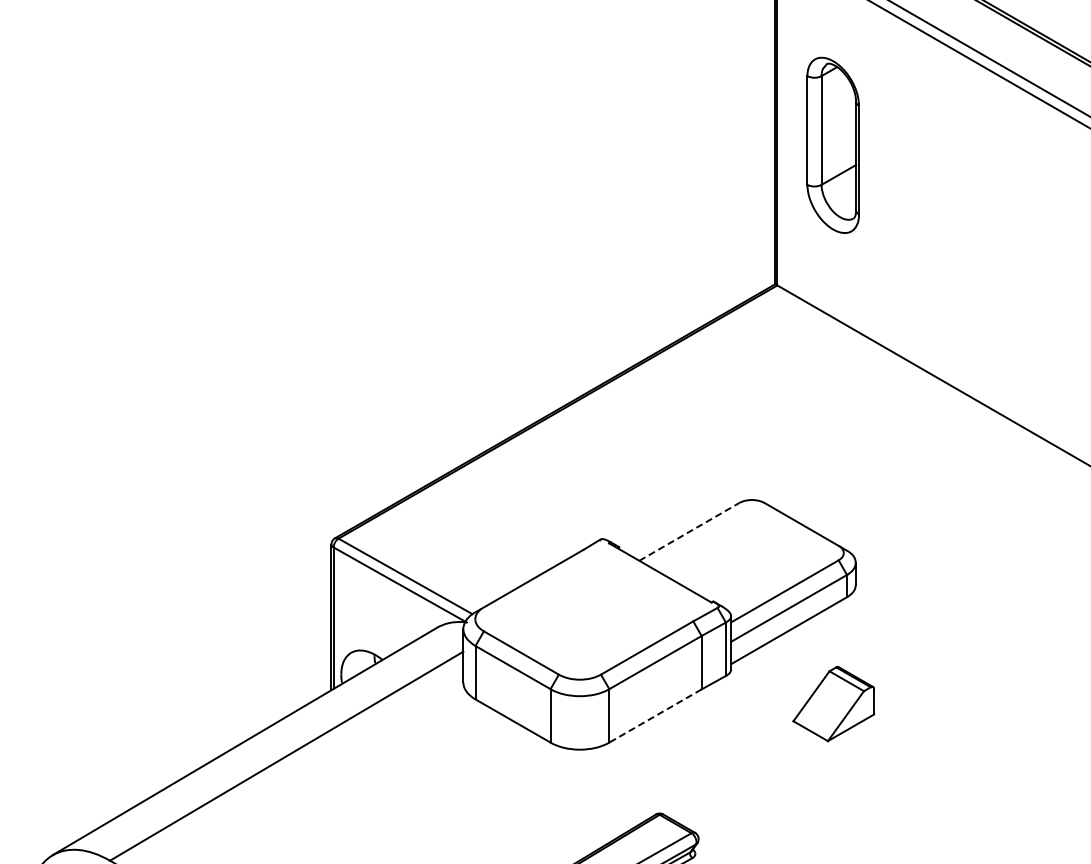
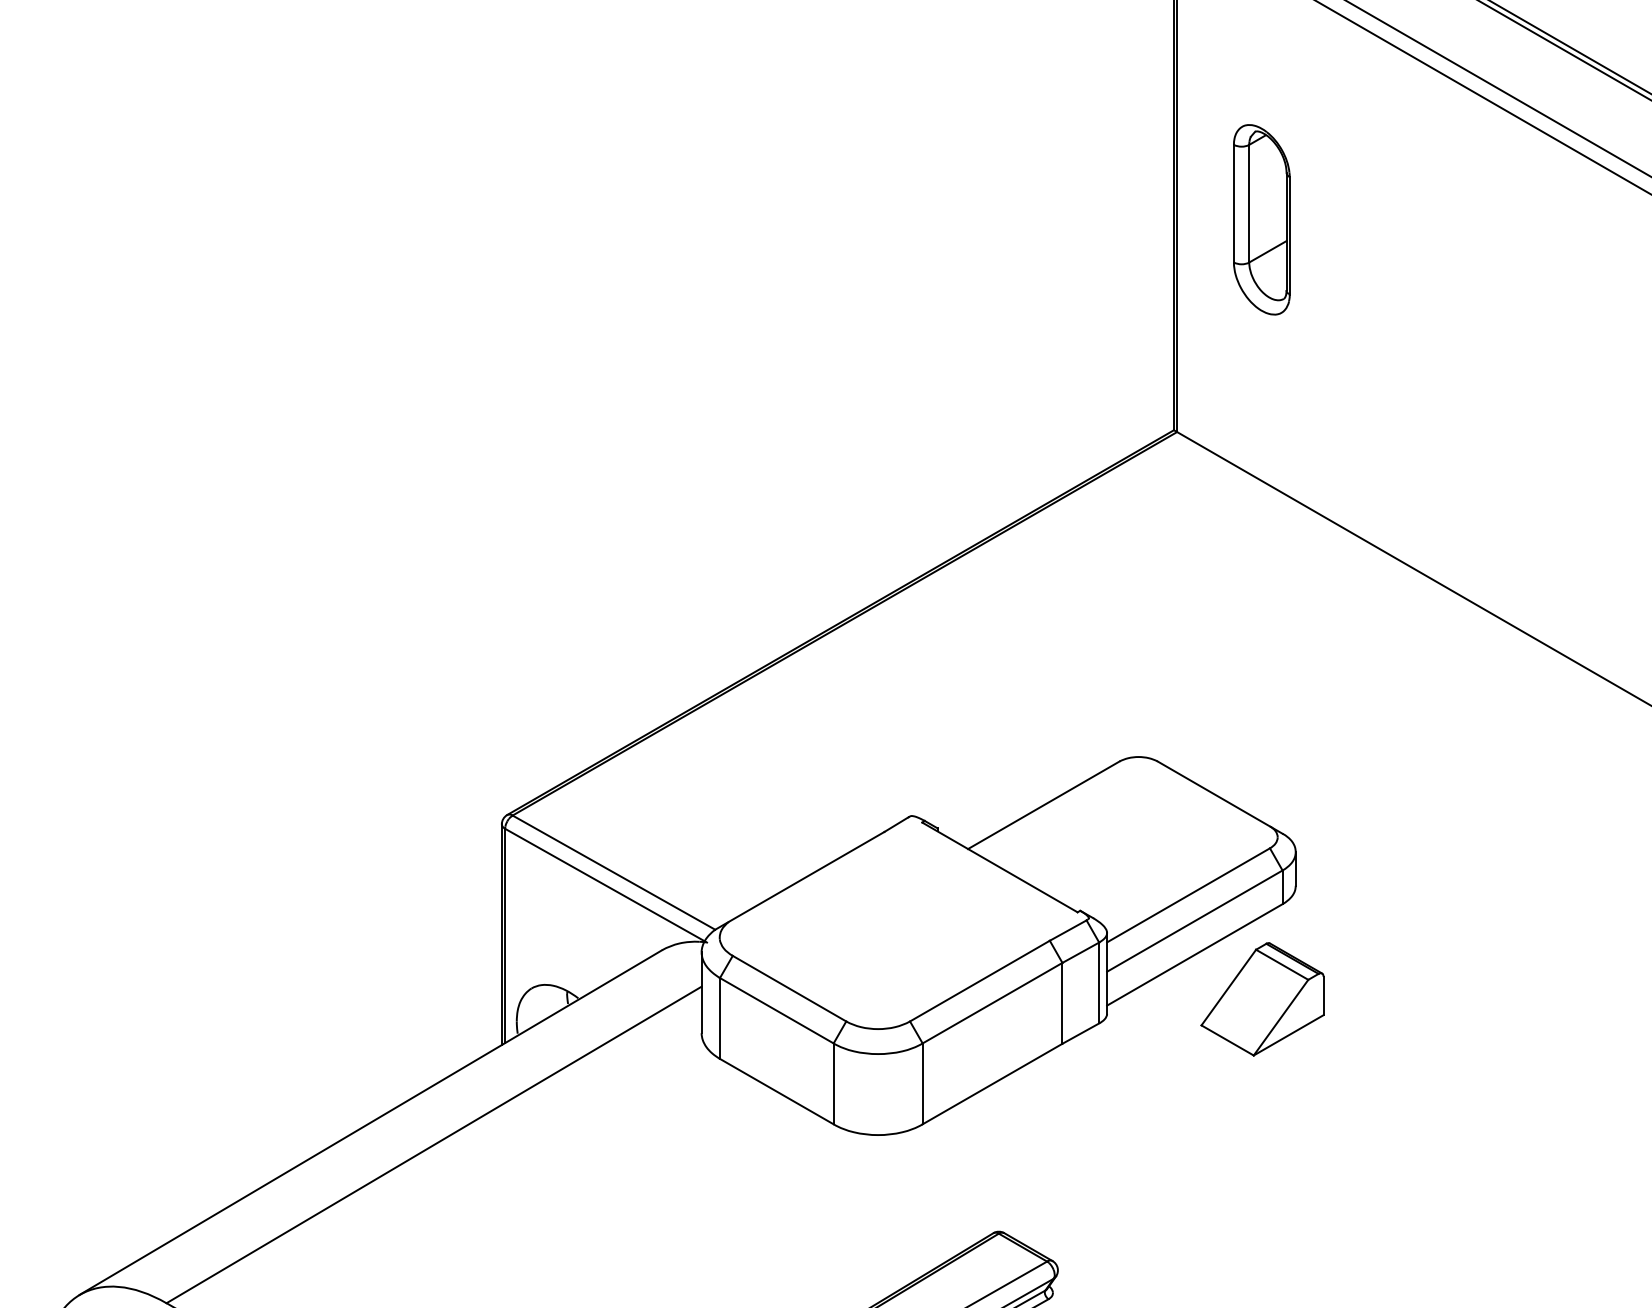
part: (833, 144) -> (1262, 218), size x0.71
line: (689, 531) -> (1044, 804), dashed -> solid
part: (833, 704) -> (1262, 1000), moved
line: (655, 716) -> (992, 1084), dashed -> solid

